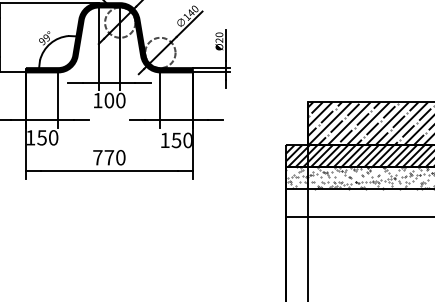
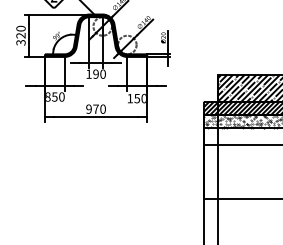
text: (108, 99) -> (95, 73), 100 -> 190
text: (31, 136) -> (48, 96), 150 -> 850
text: (97, 156) -> (88, 108), 770 -> 970

